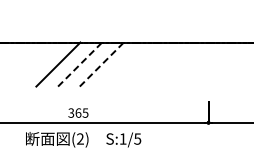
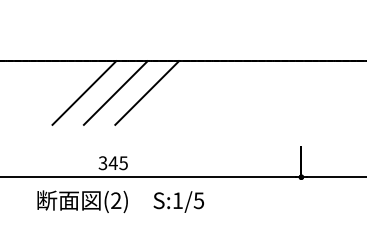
line: (80, 64) -> (116, 92), dashed -> solid
line: (102, 64) -> (148, 92), dashed -> solid
text: (78, 112) -> (113, 162), 365 -> 345

